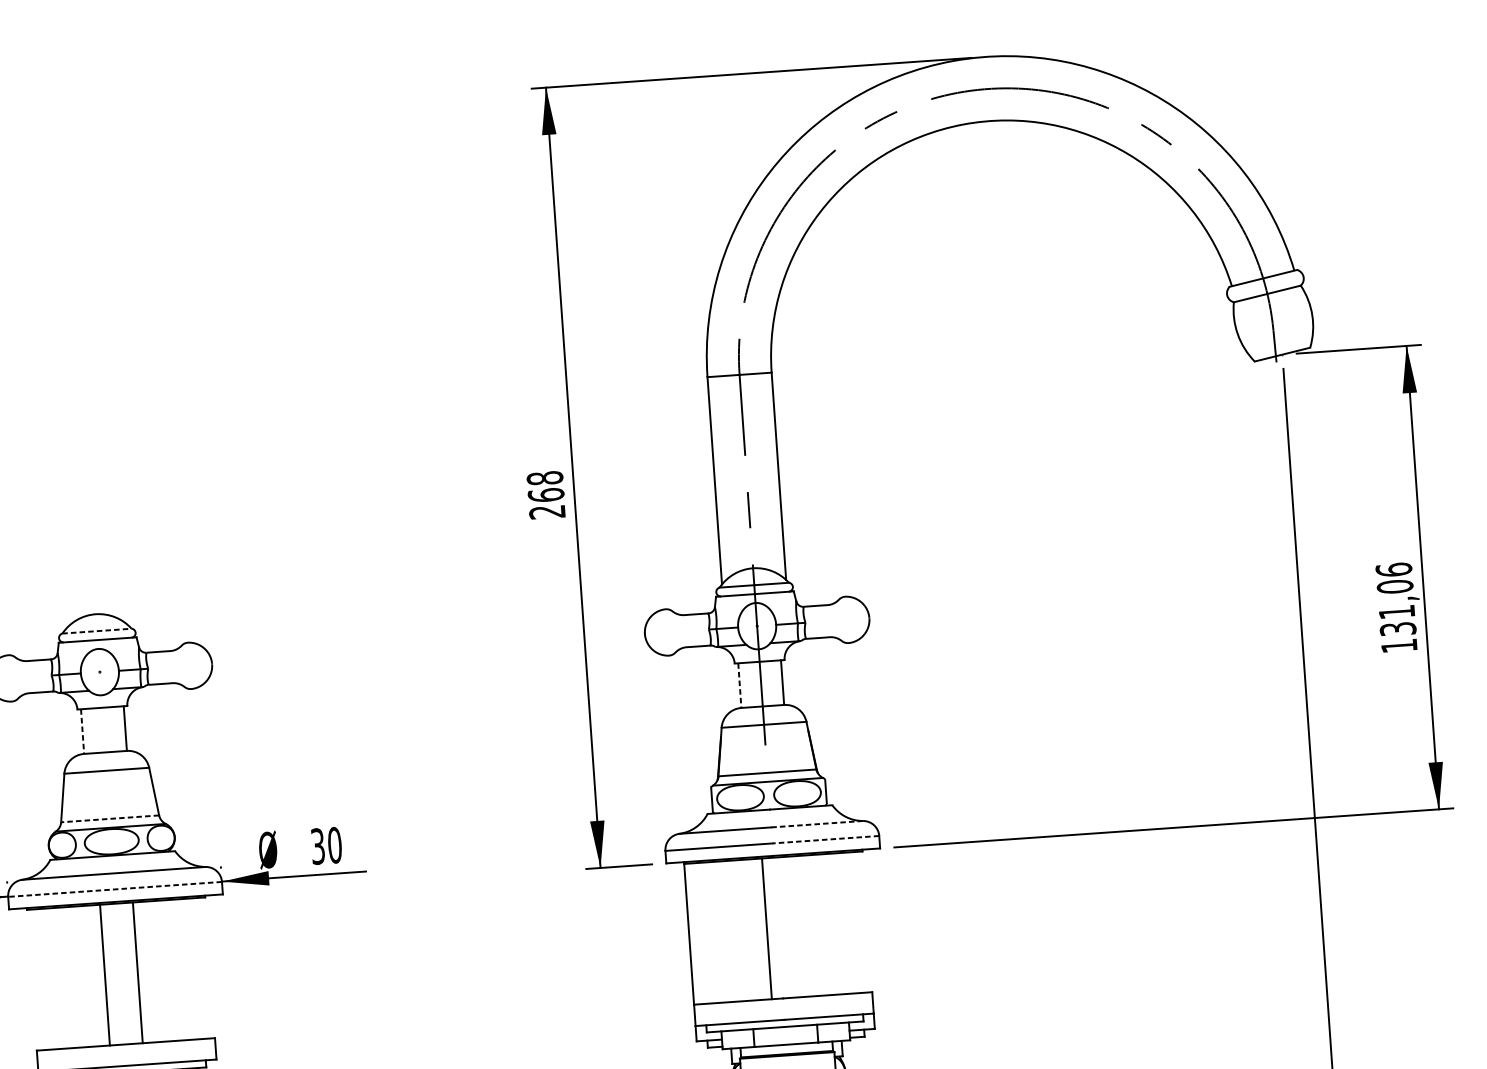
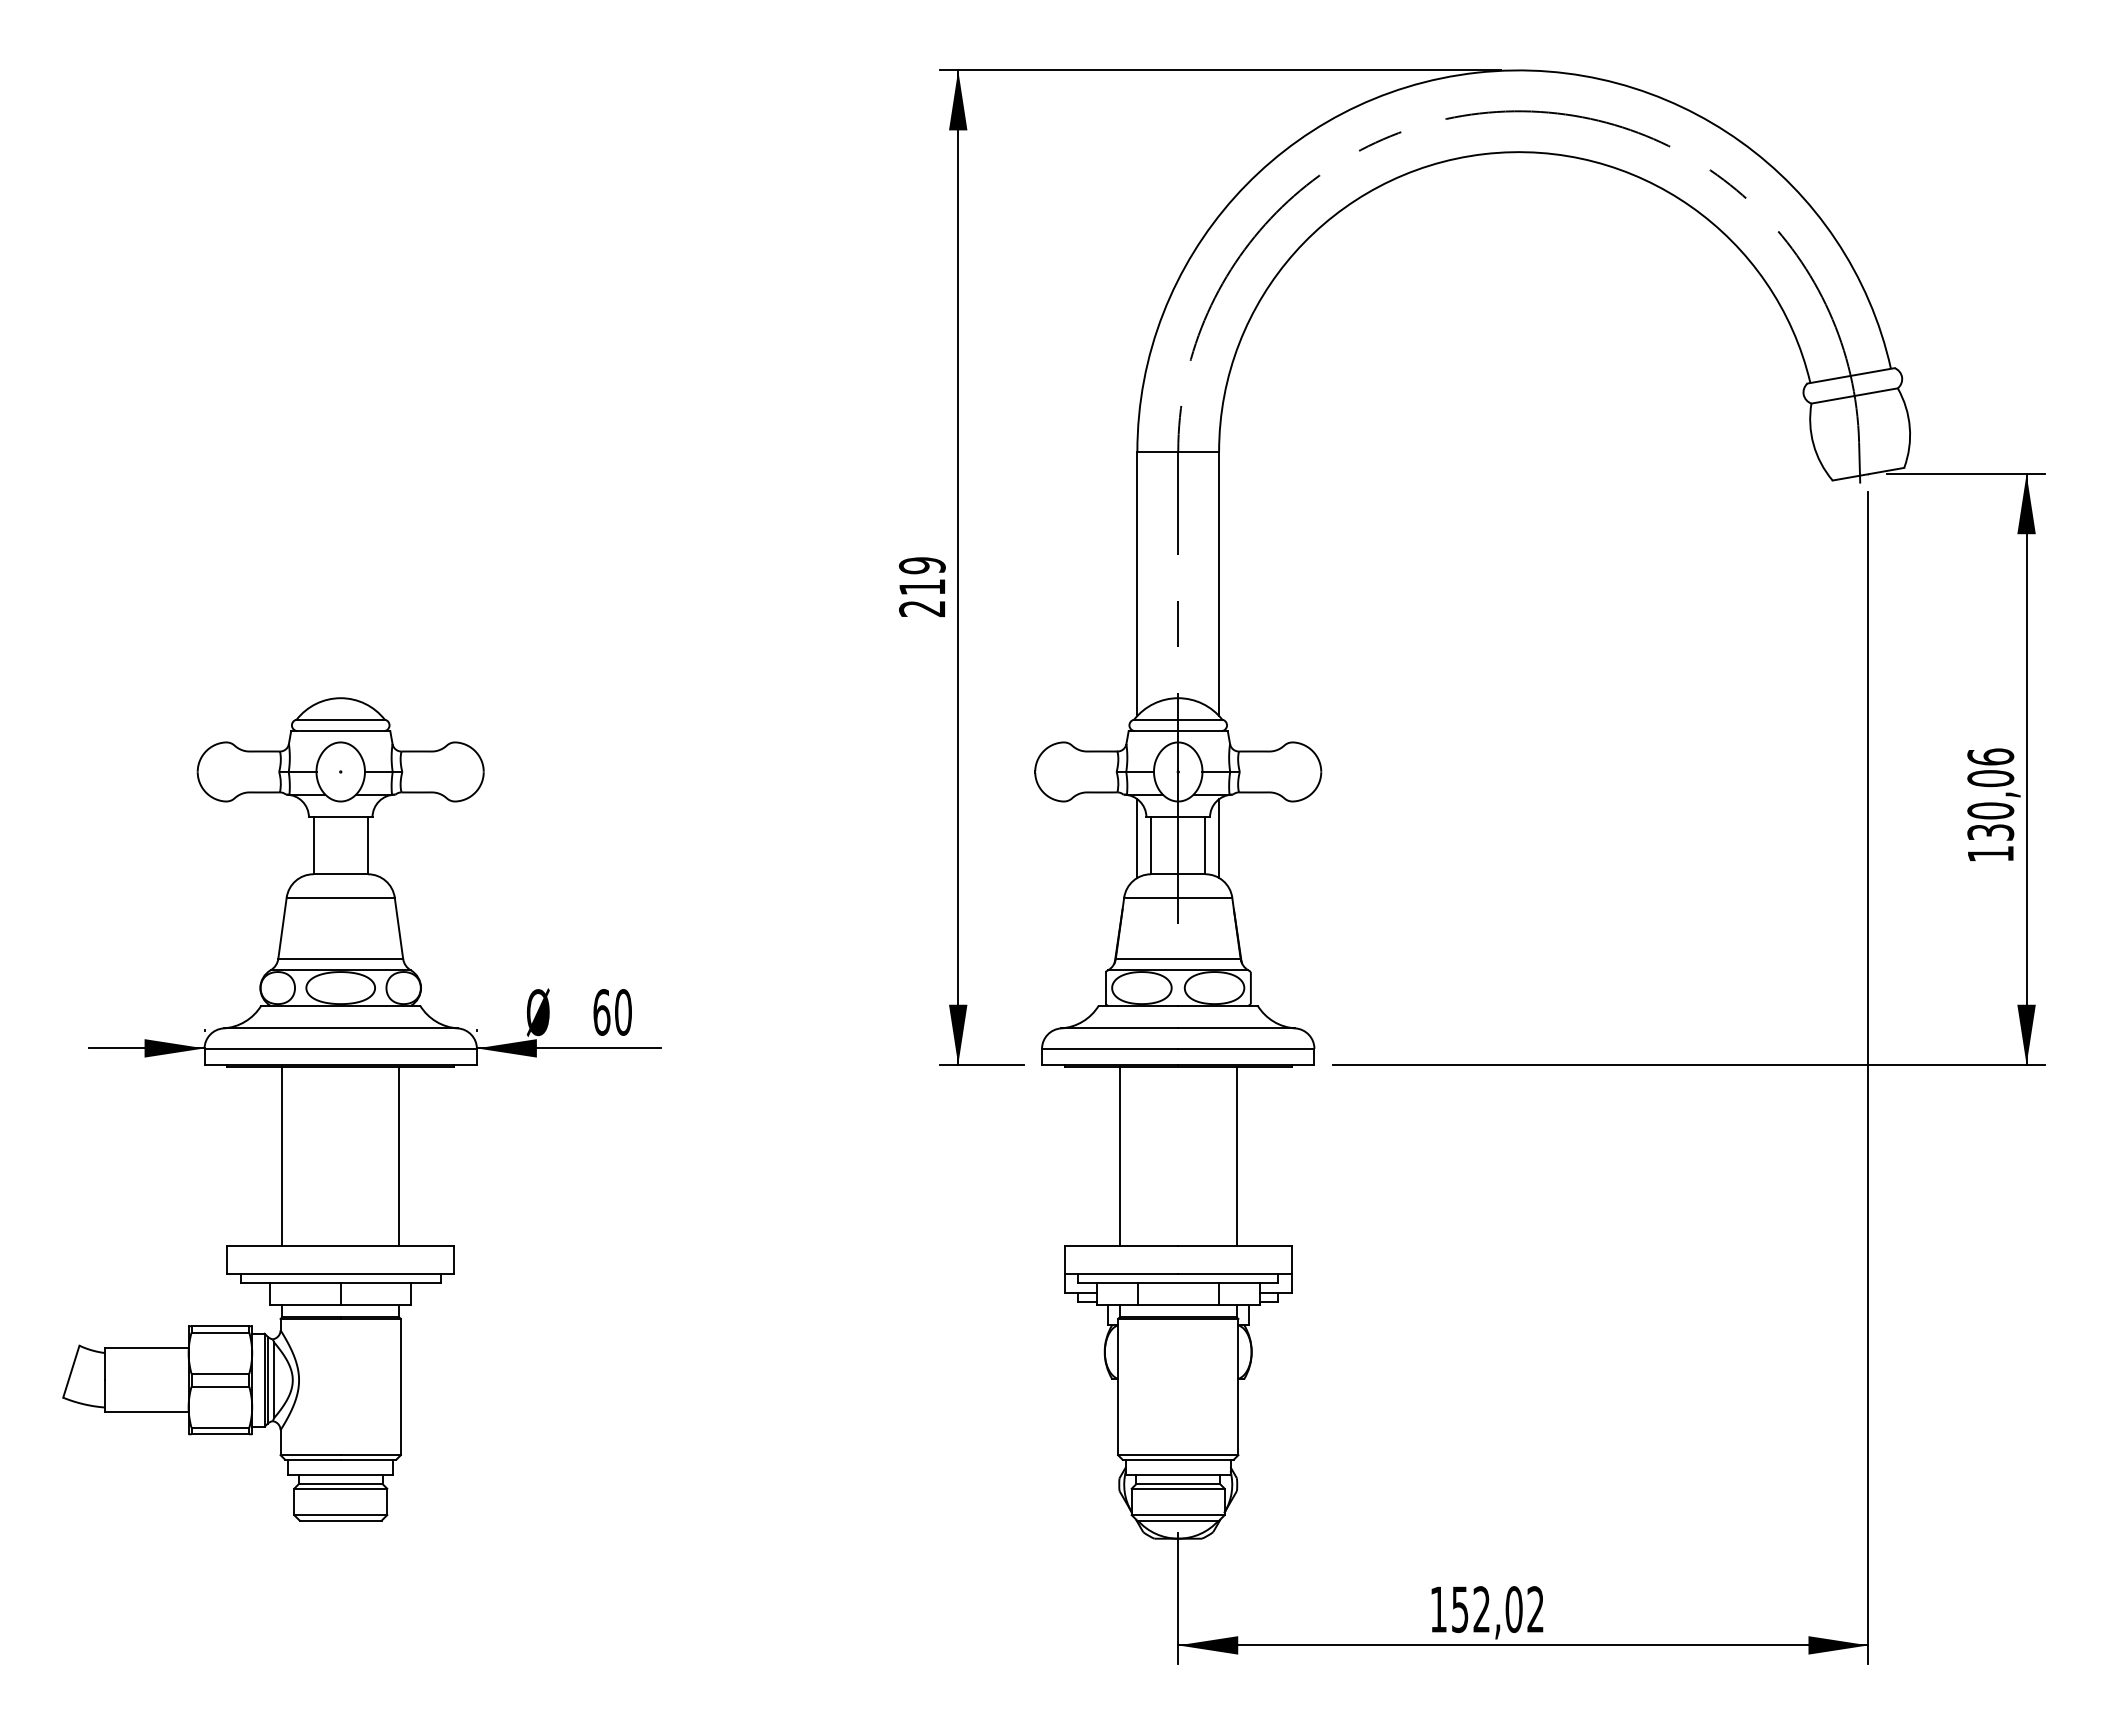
text: (545, 486) -> (922, 576), 268 -> 219
text: (1396, 611) -> (1990, 810), 131,06 -> 130,06
line: (97, 630) -> (341, 719), dashed -> solid
line: (793, 676) -> (1219, 838), added
line: (728, 680) -> (1137, 838), added
line: (740, 686) -> (1151, 846), dashed -> solid
line: (82, 732) -> (313, 846), dashed -> solid
line: (109, 818) -> (340, 958), dashed -> solid
line: (816, 824) -> (1236, 1028), dashed -> solid
line: (825, 839) -> (1245, 1048), dashed -> solid
text: (317, 846) -> (601, 1012), 30 -> 60
line: (114, 889) -> (340, 1048), dashed -> solid
line: (766, 928) -> (1236, 1156), moved
line: (689, 934) -> (1119, 1156), moved
line: (138, 972) -> (282, 1156), moved
line: (105, 975) -> (399, 1156), moved

